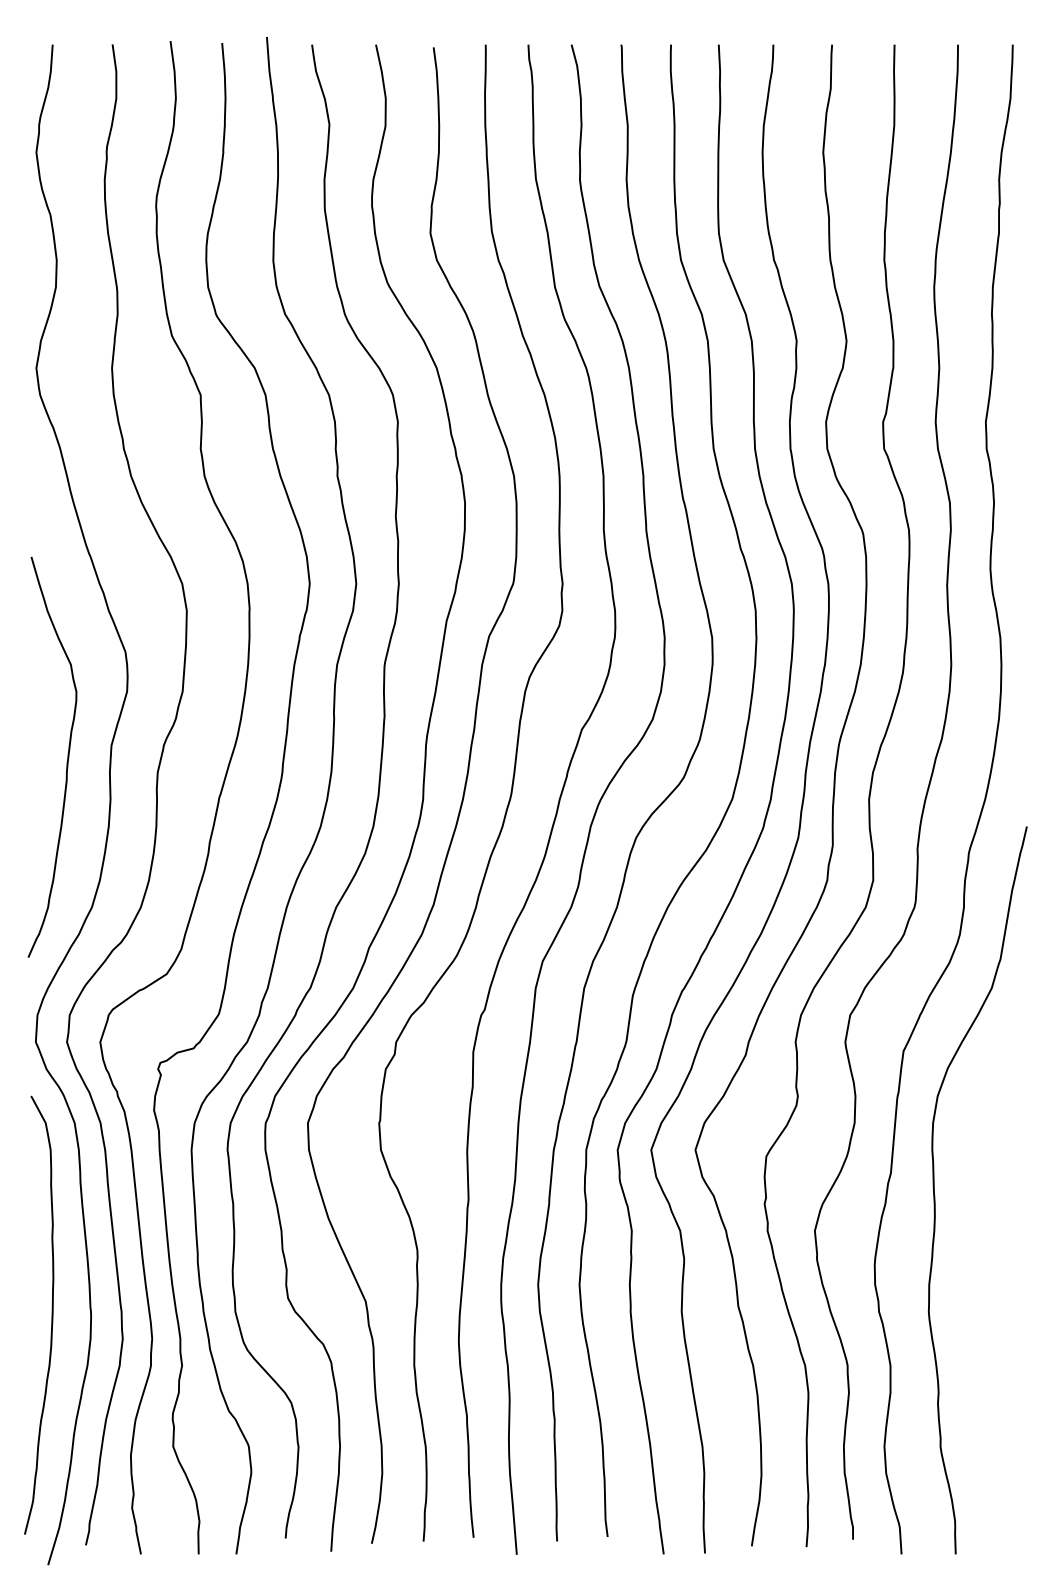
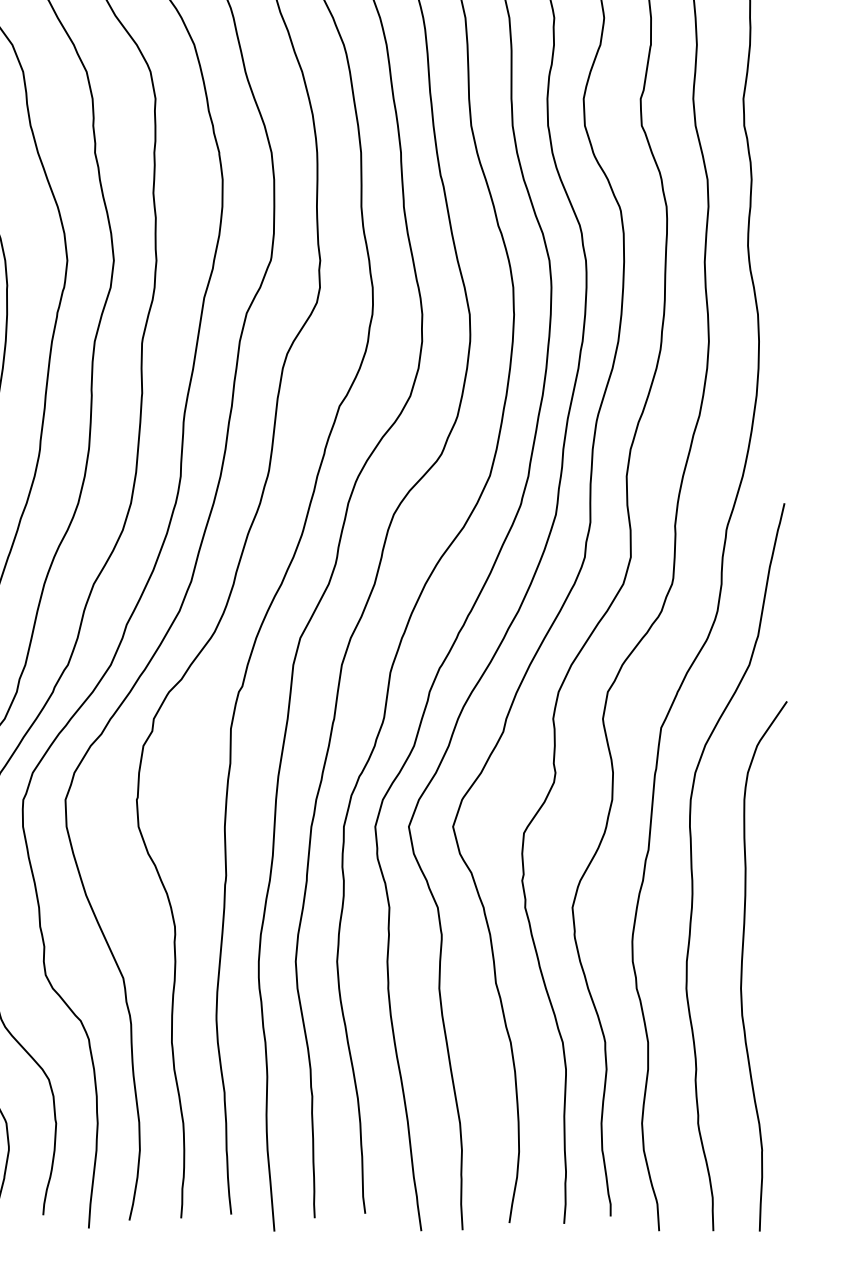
curve: (985, 1289) -> (743, 966), added

